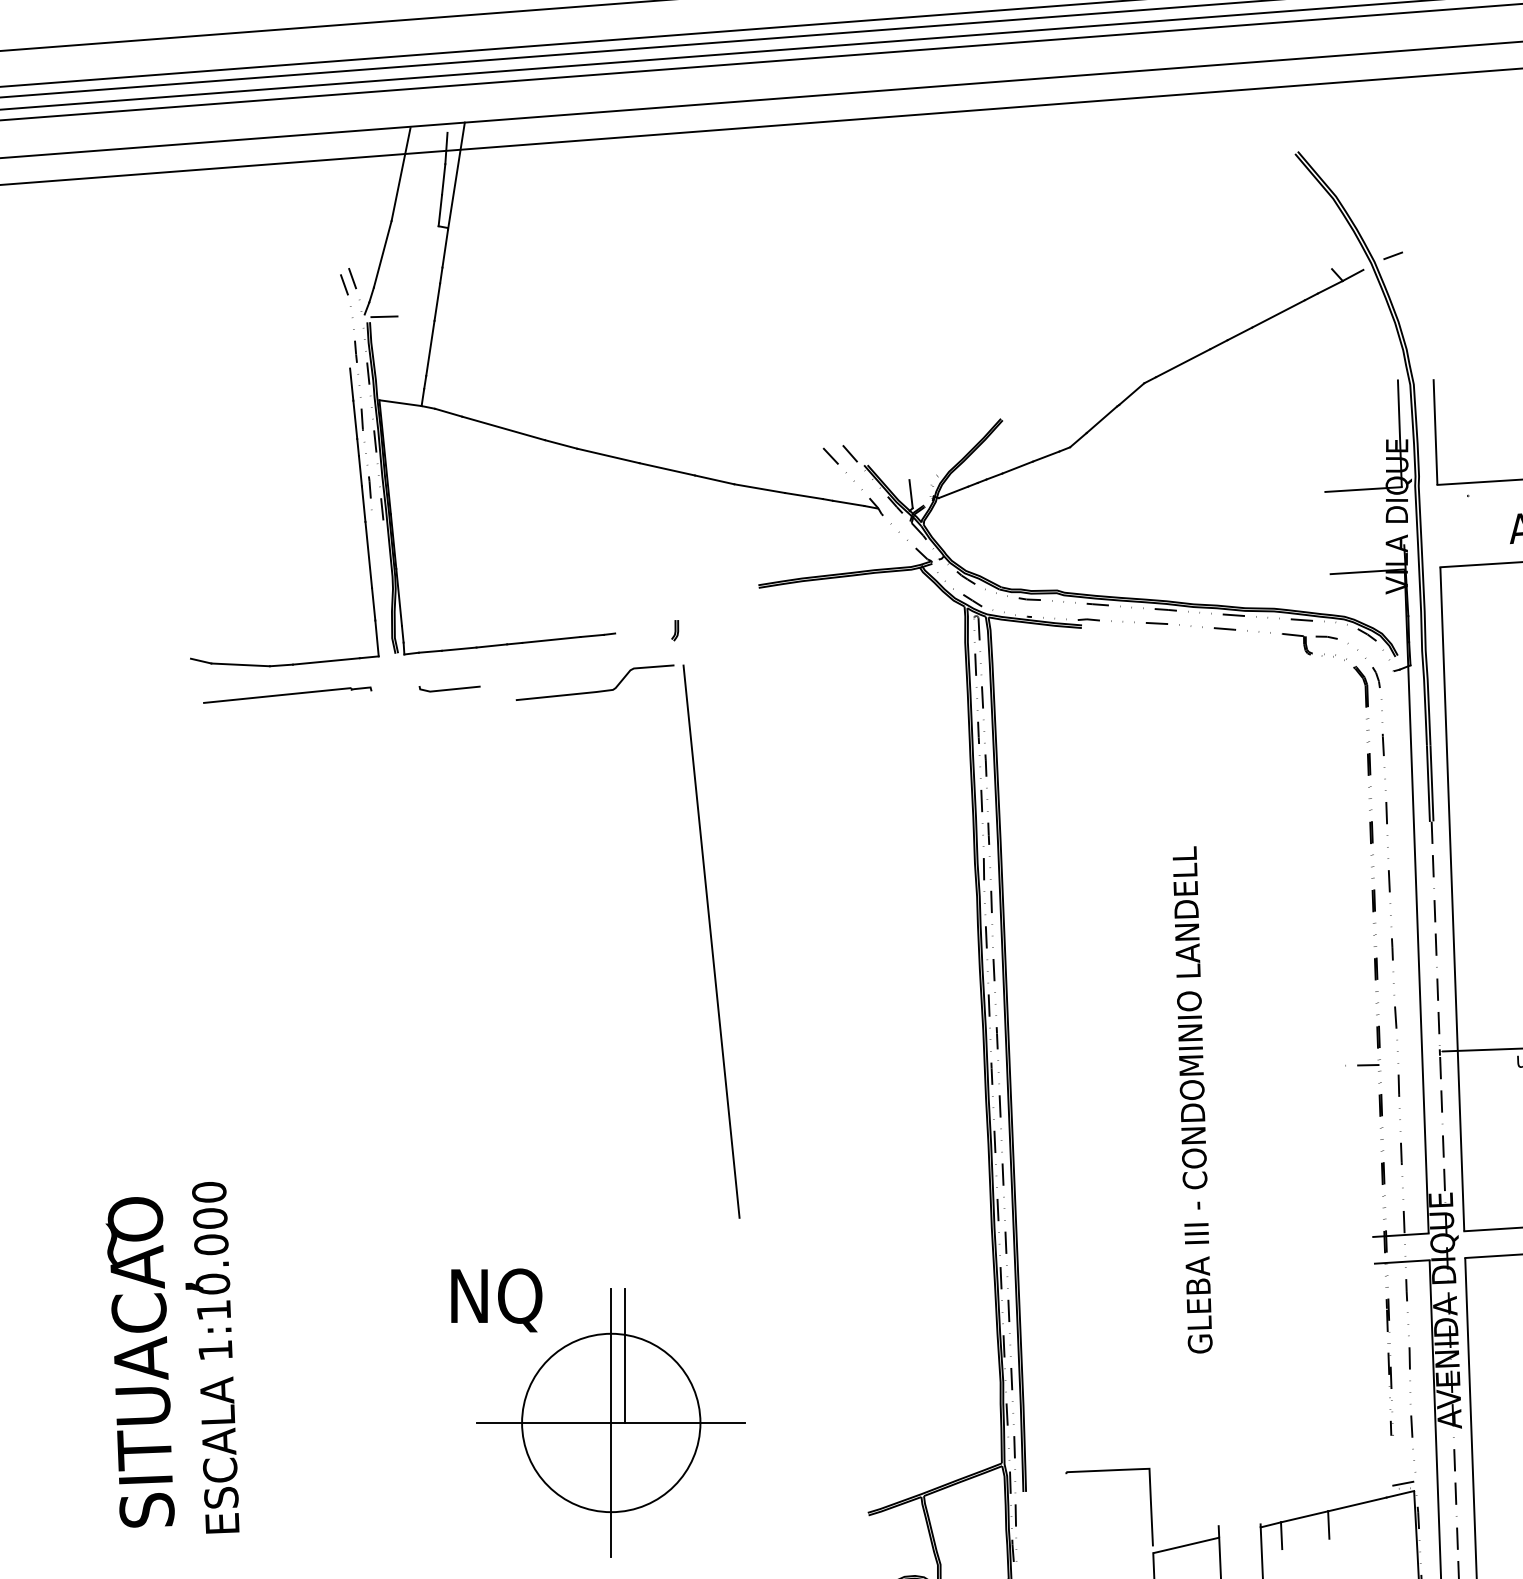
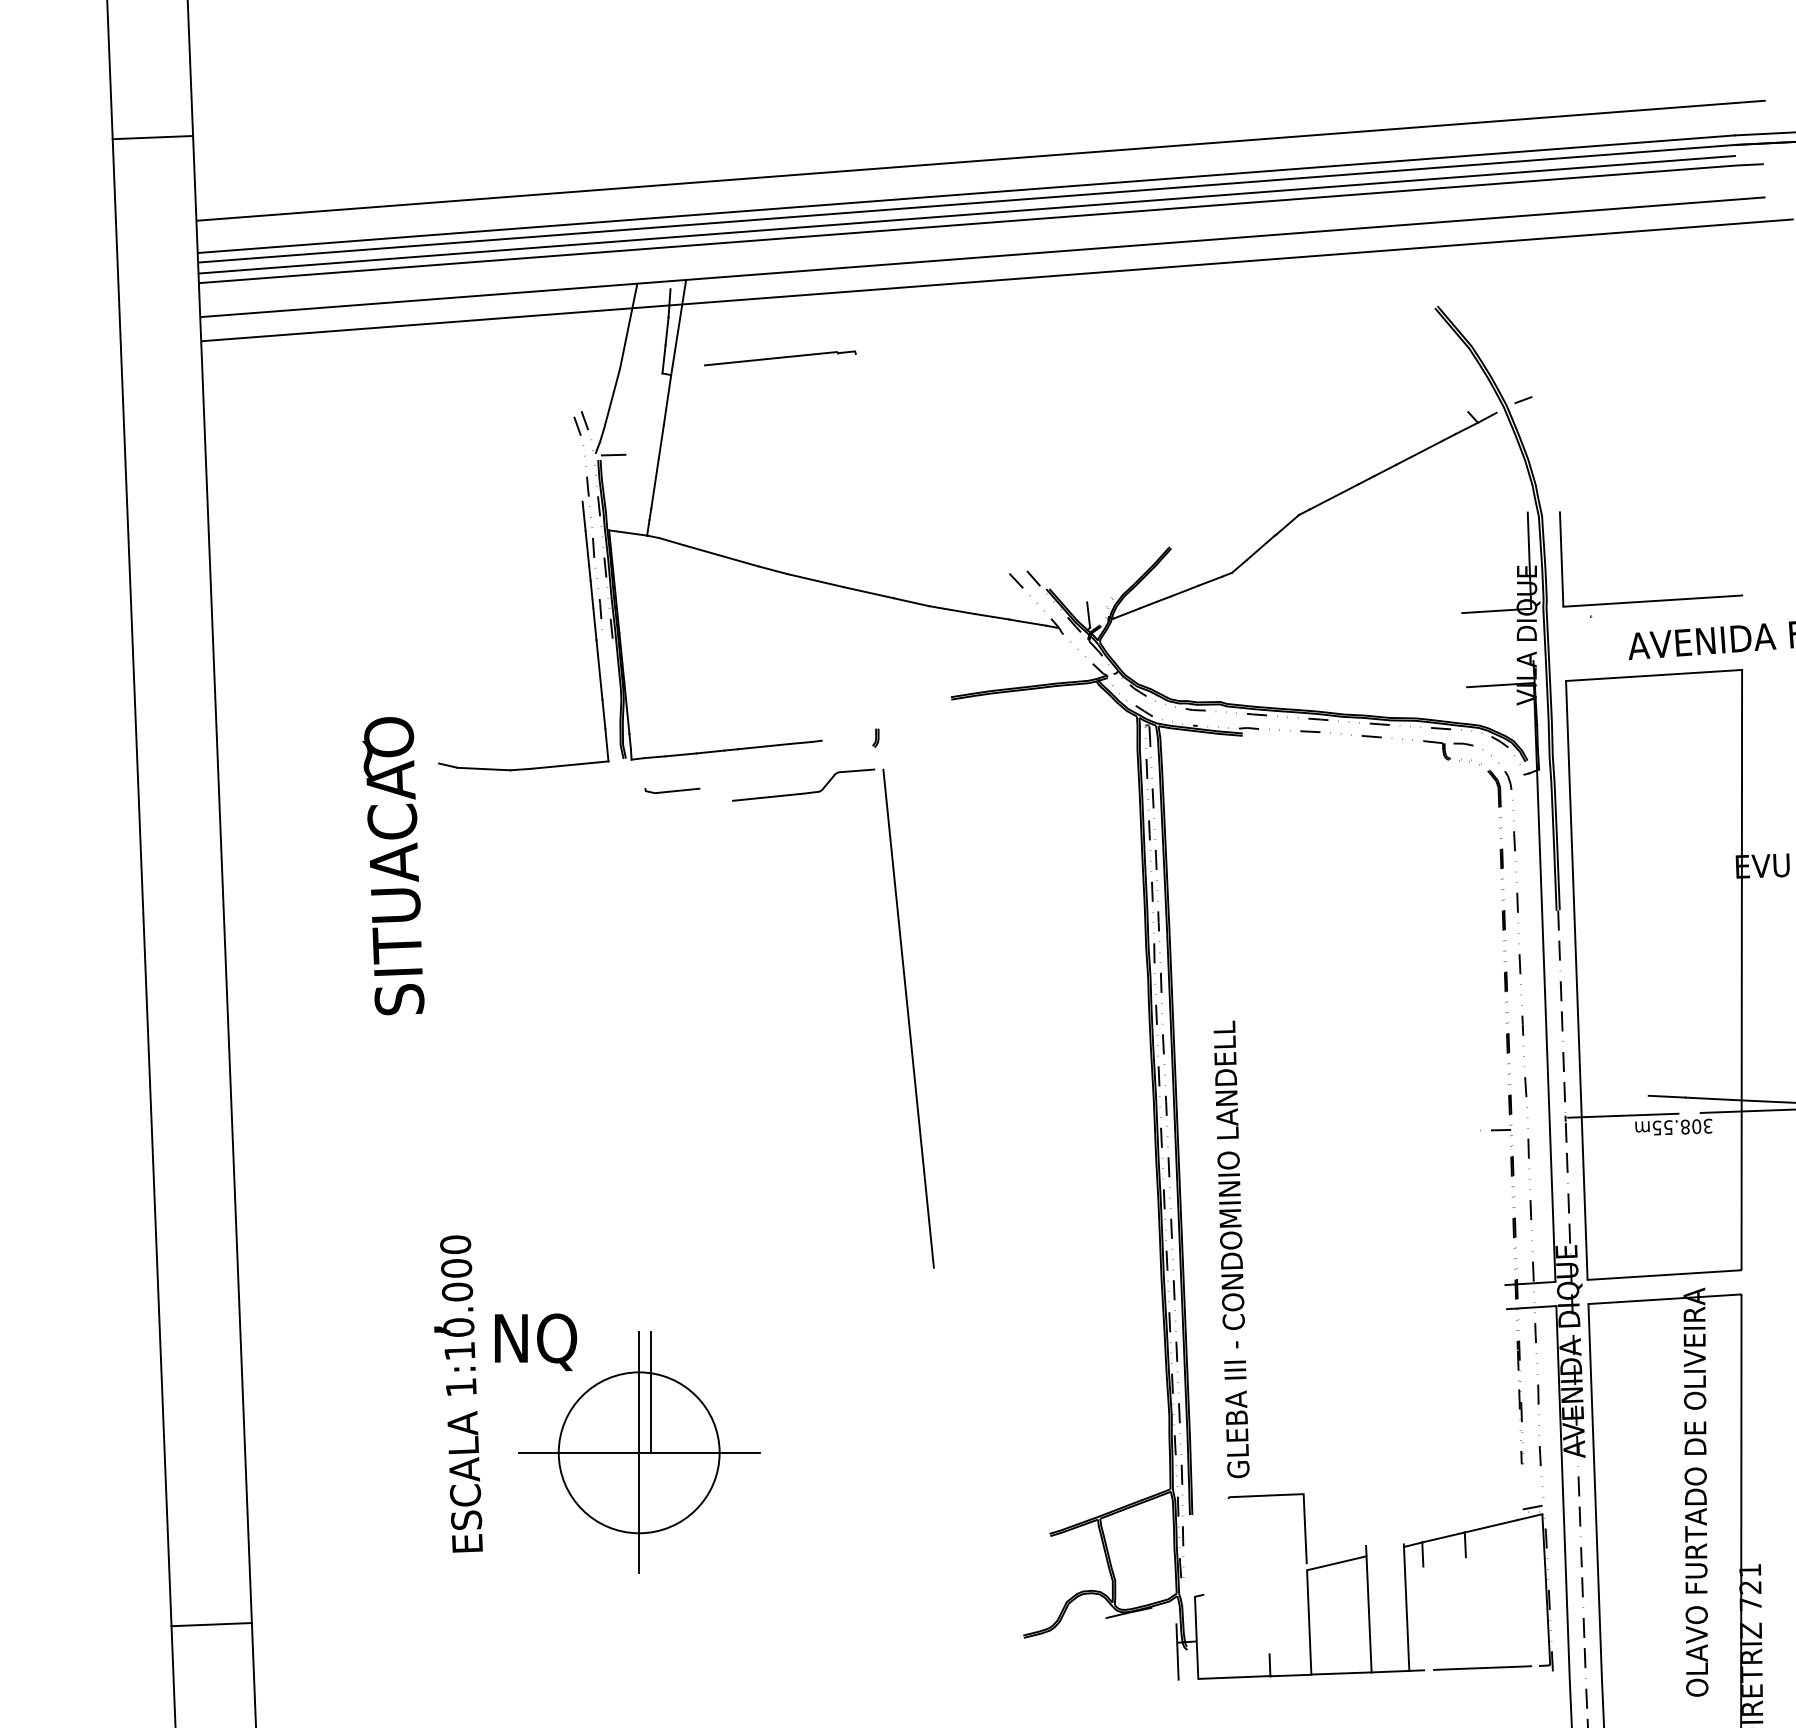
part: (287, 695) -> (780, 358), moved
text: (1192, 1099) -> (1231, 1249), moved
text: (140, 1362) -> (393, 866), moved
part: (598, 1412) -> (627, 1443), moved

